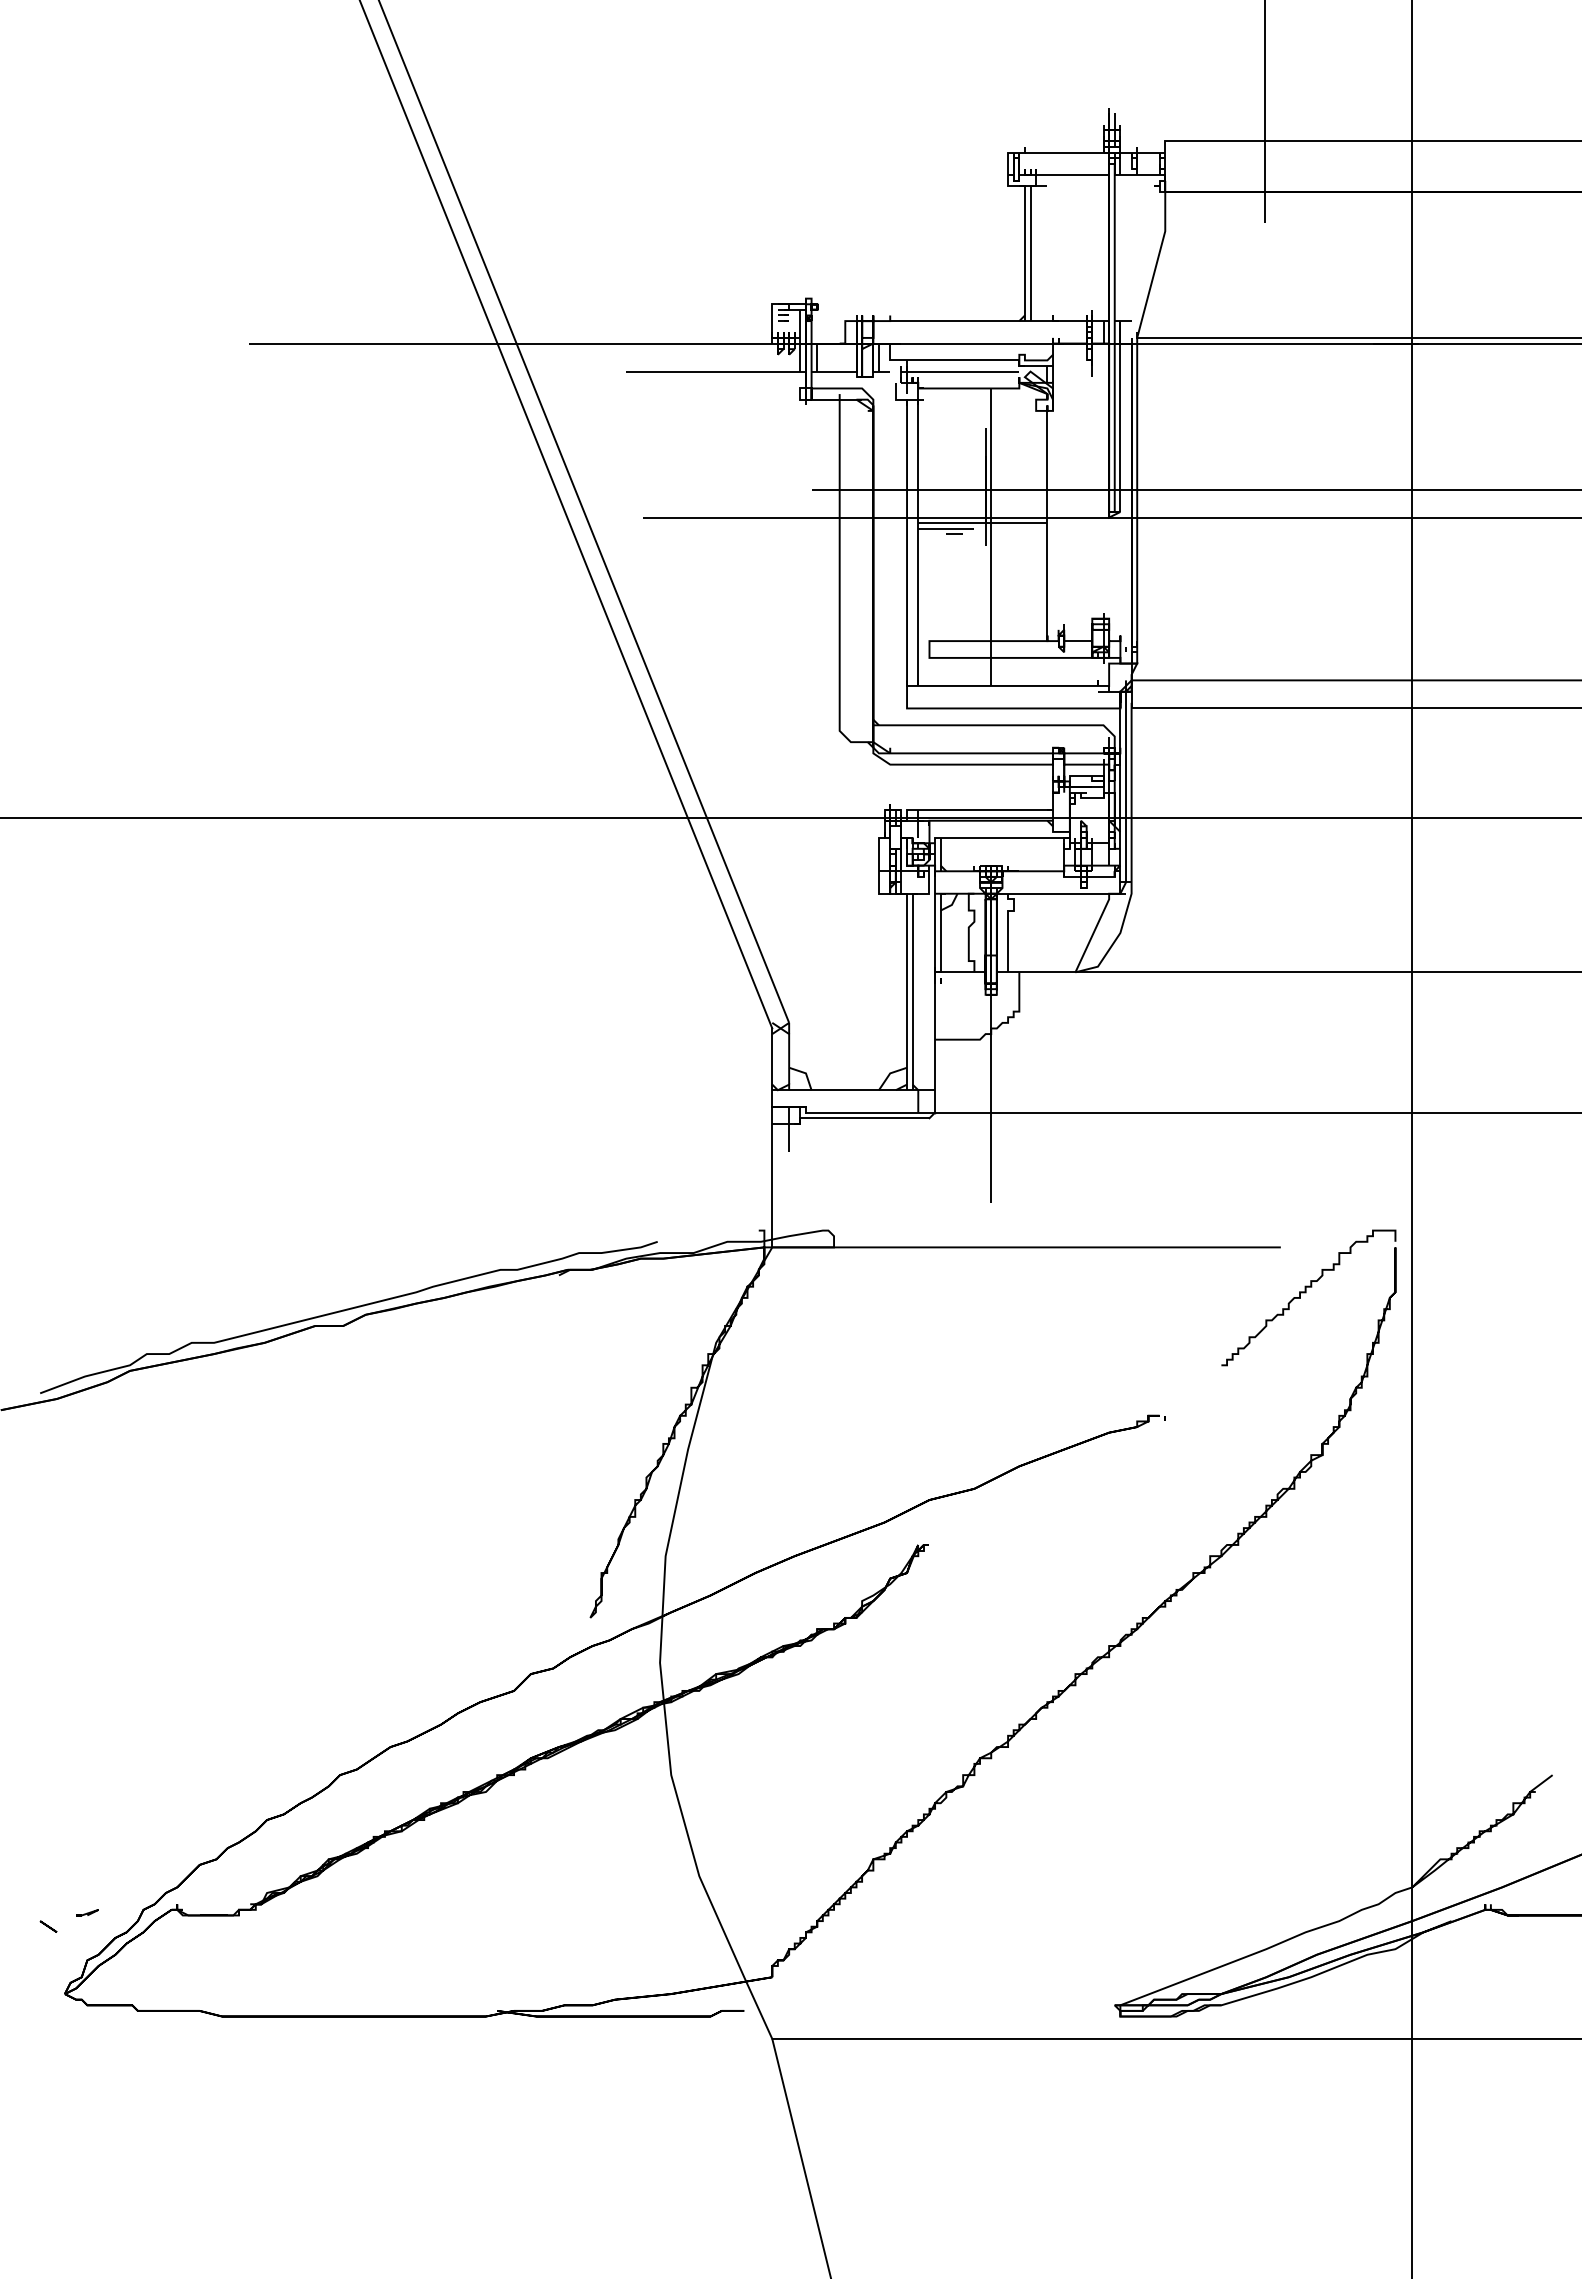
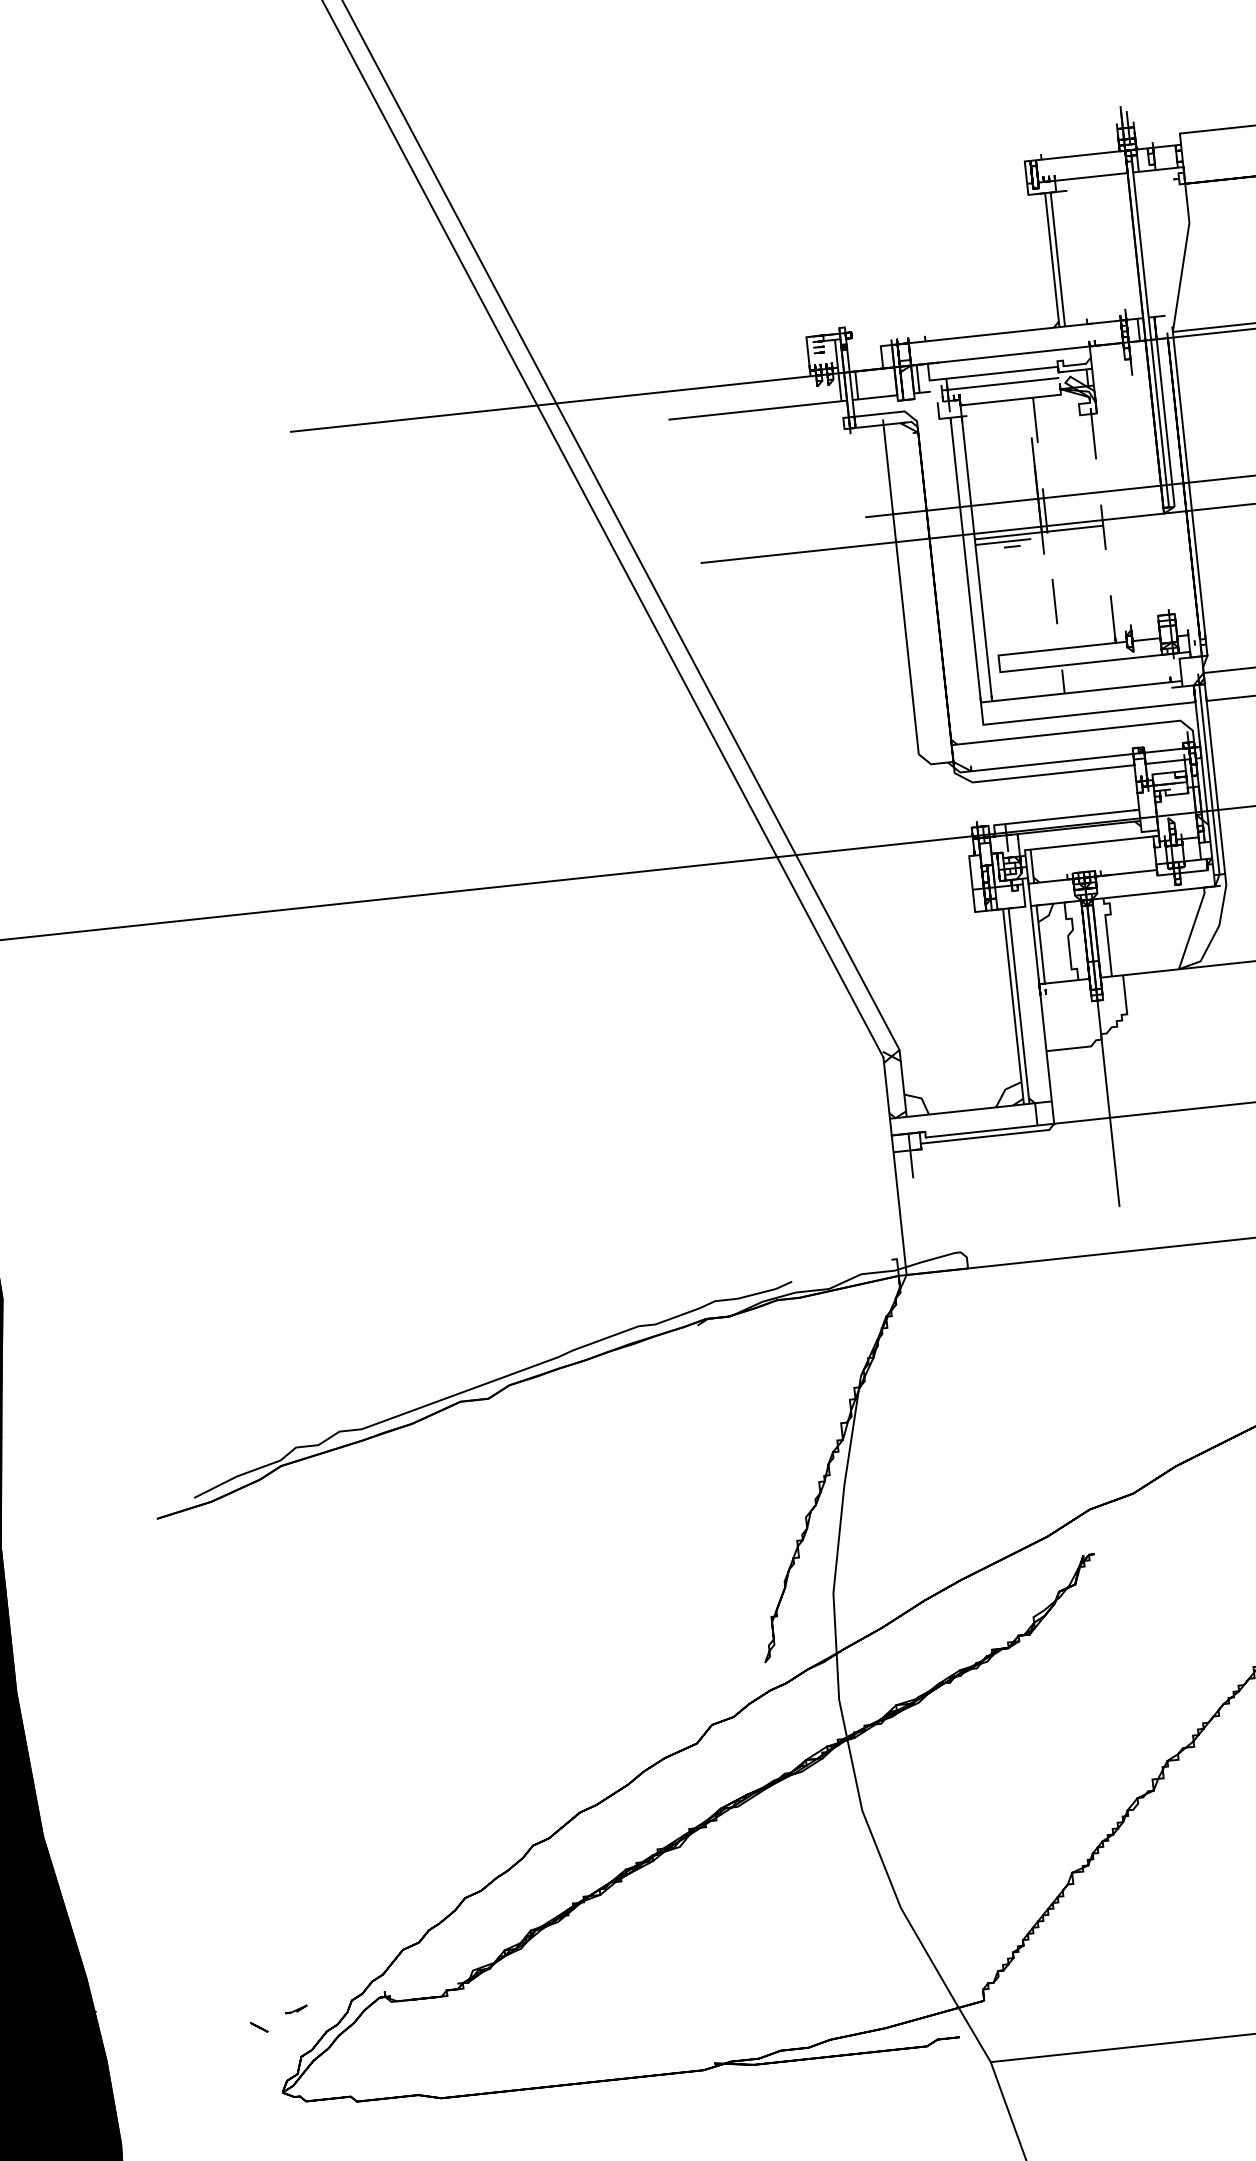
line: (1047, 526) -> (1103, 528), solid -> dashed
line: (991, 537) -> (1049, 545), solid -> dashed

